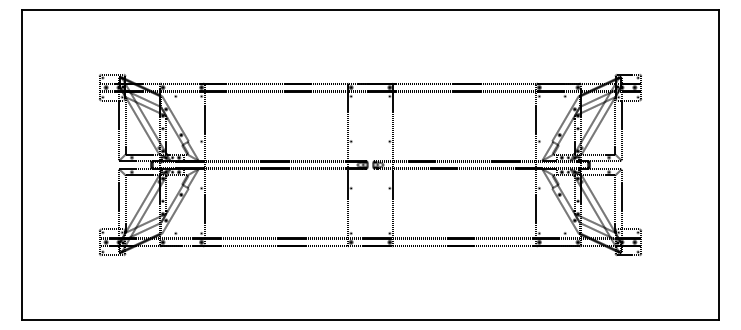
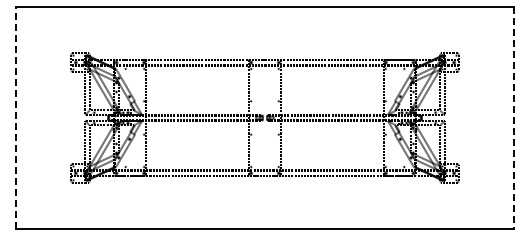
line: (21, 164) -> (15, 117), solid -> dashed
line: (719, 164) -> (514, 117), solid -> dashed

